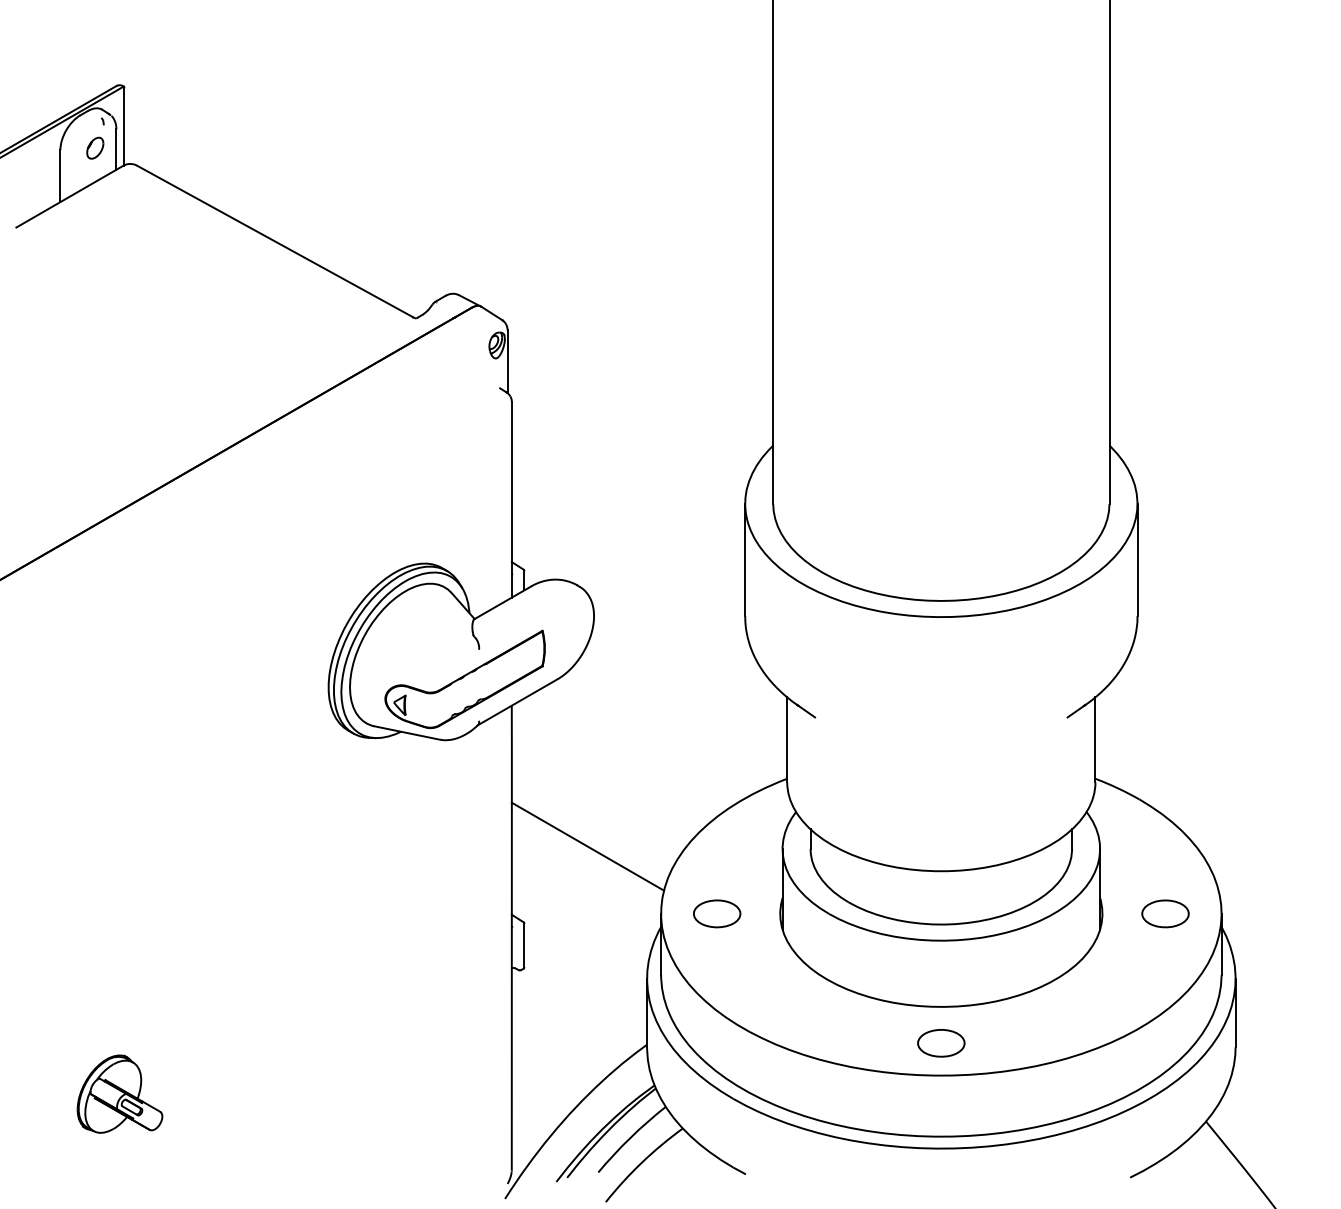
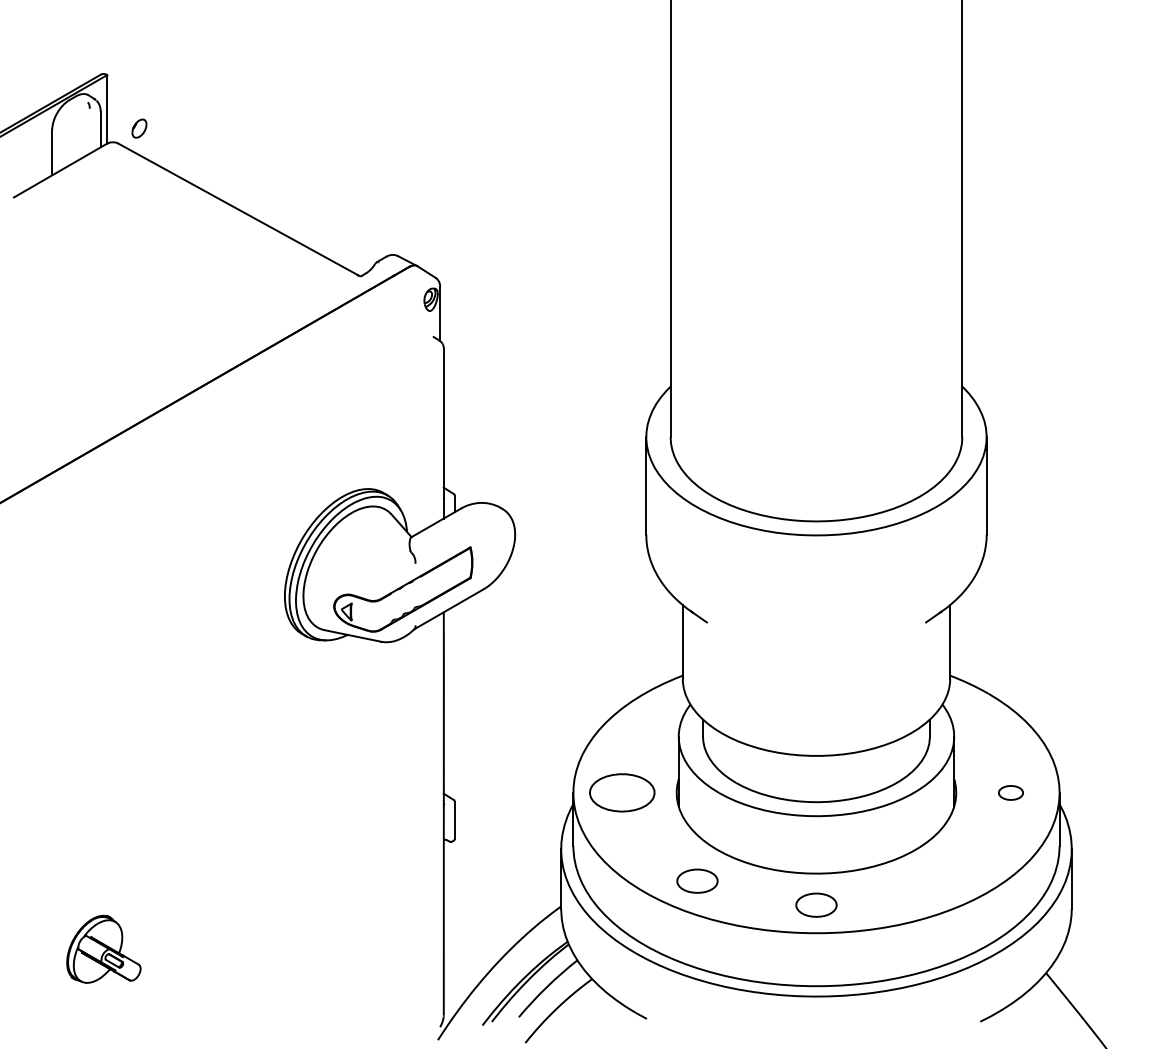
part: (95, 148) -> (139, 128), moved
line: (587, 846) -> (509, 734), removed
part: (716, 913) -> (621, 792), size x1.6
part: (1164, 913) -> (1010, 792), size x0.6
part: (804, 1014) -> (697, 880), added

